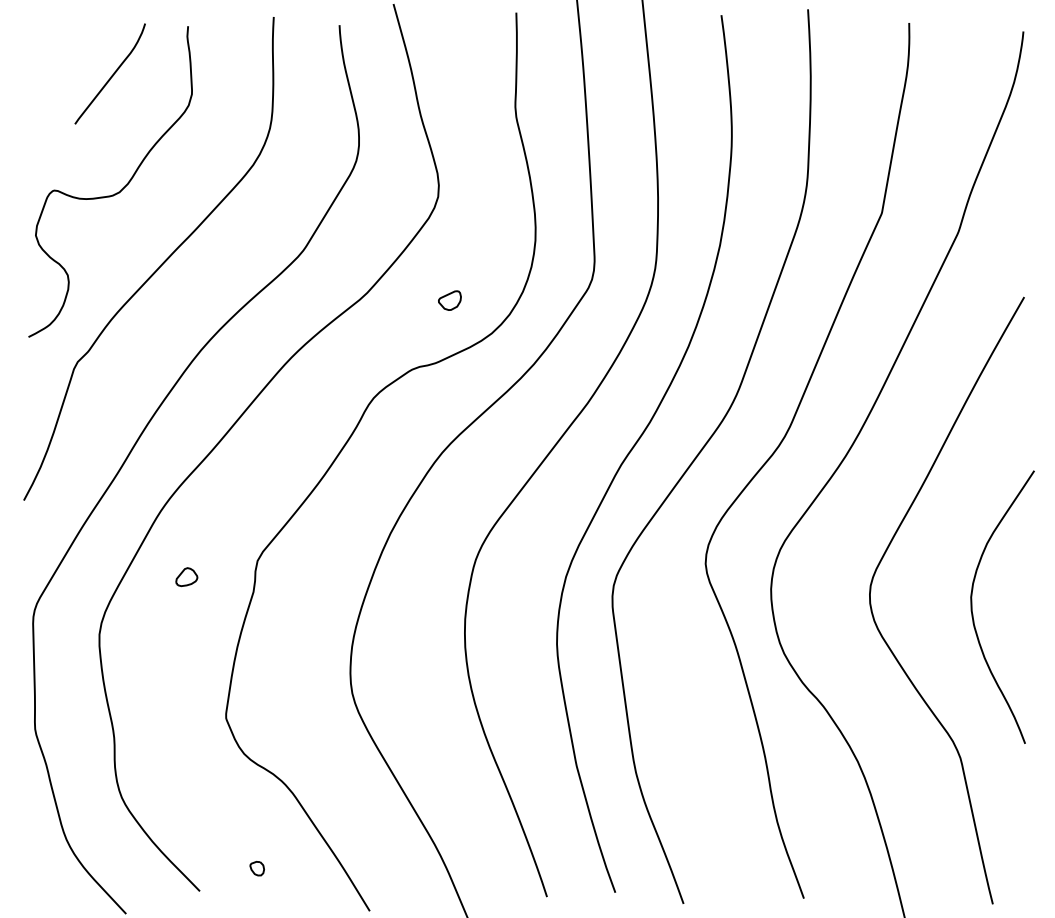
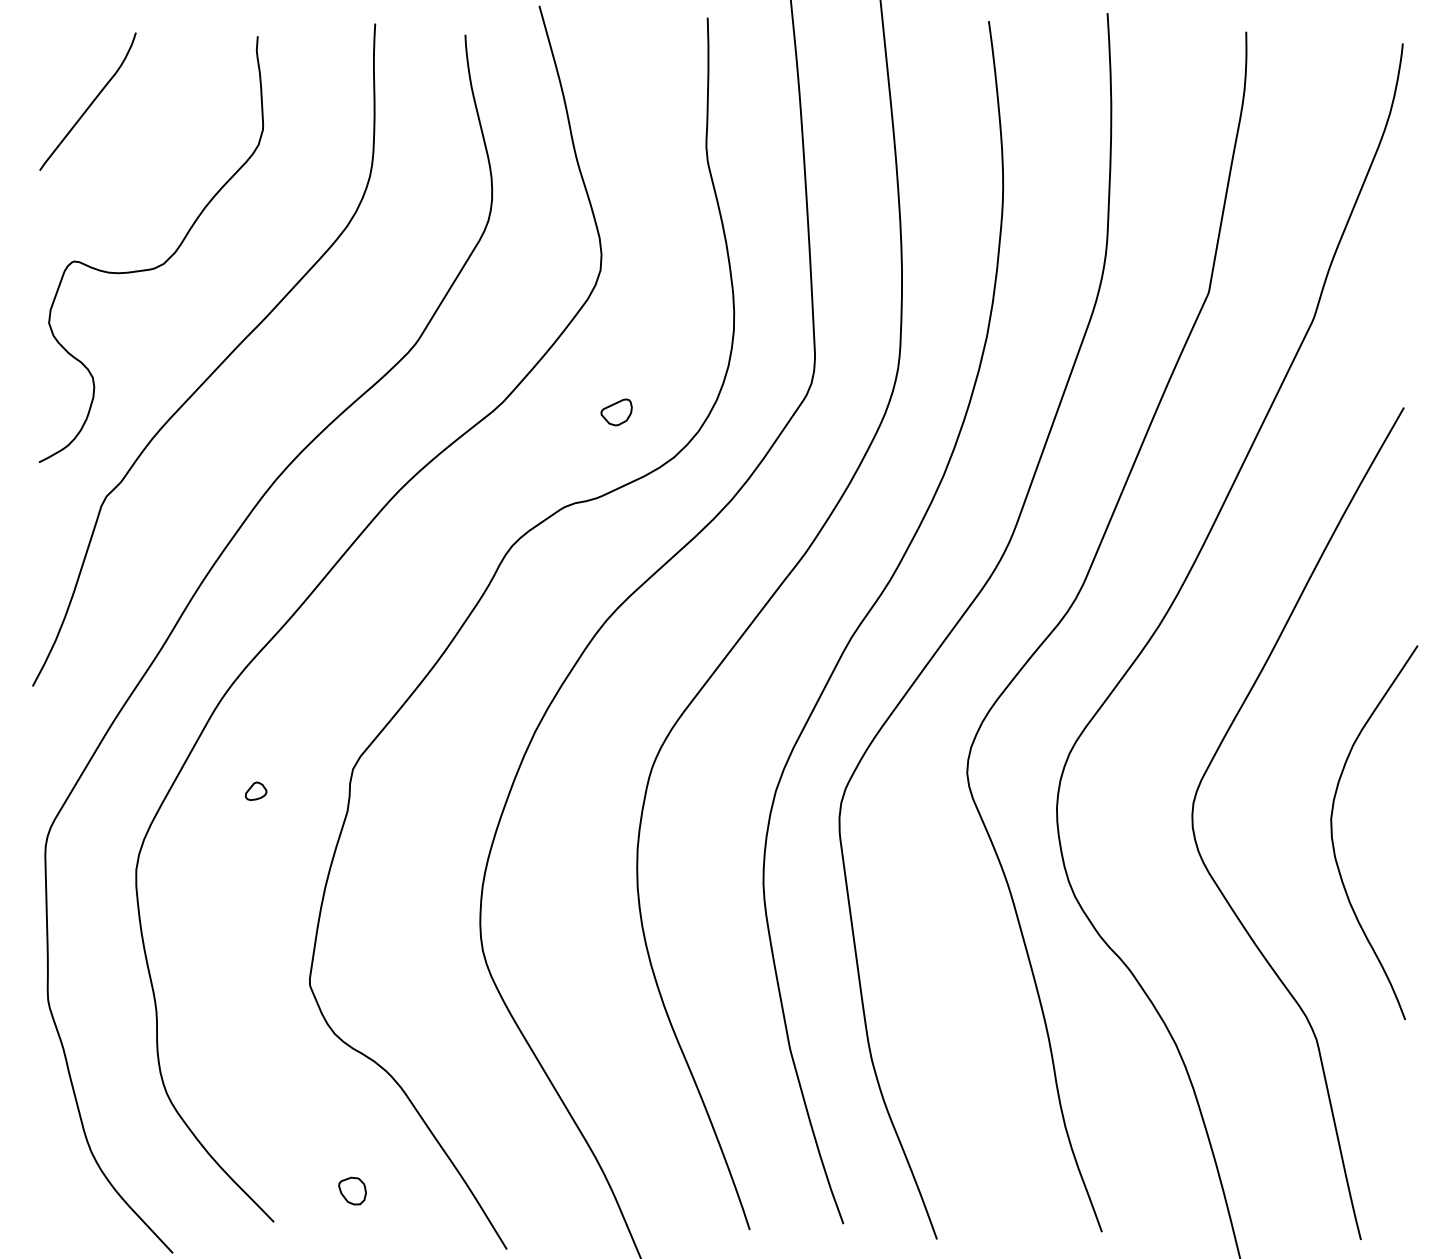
curve: (112, 75) -> (90, 103), moved
part: (187, 576) -> (256, 790), size x0.71
part: (257, 868) -> (352, 1190), size x1.43

